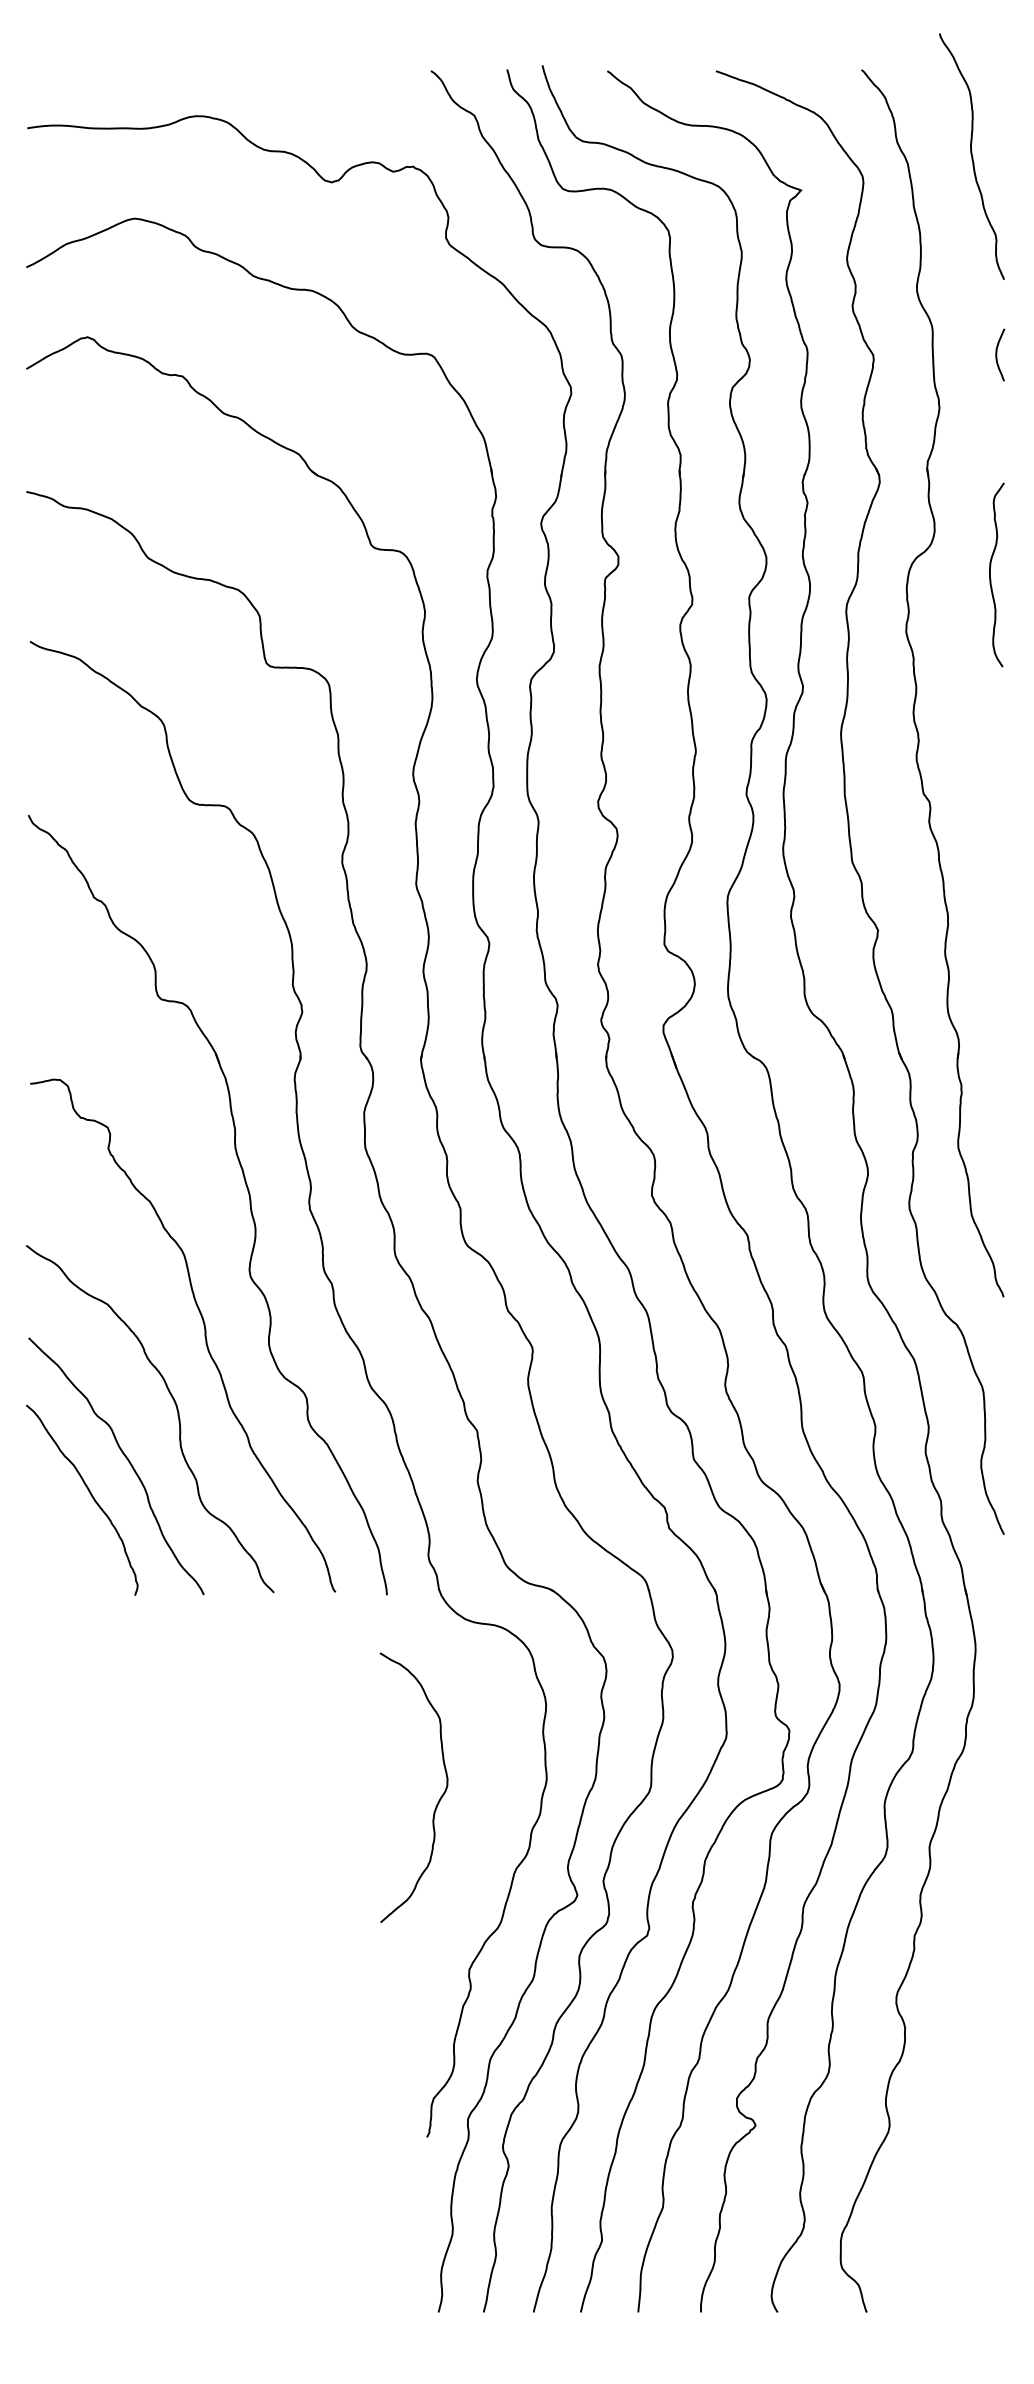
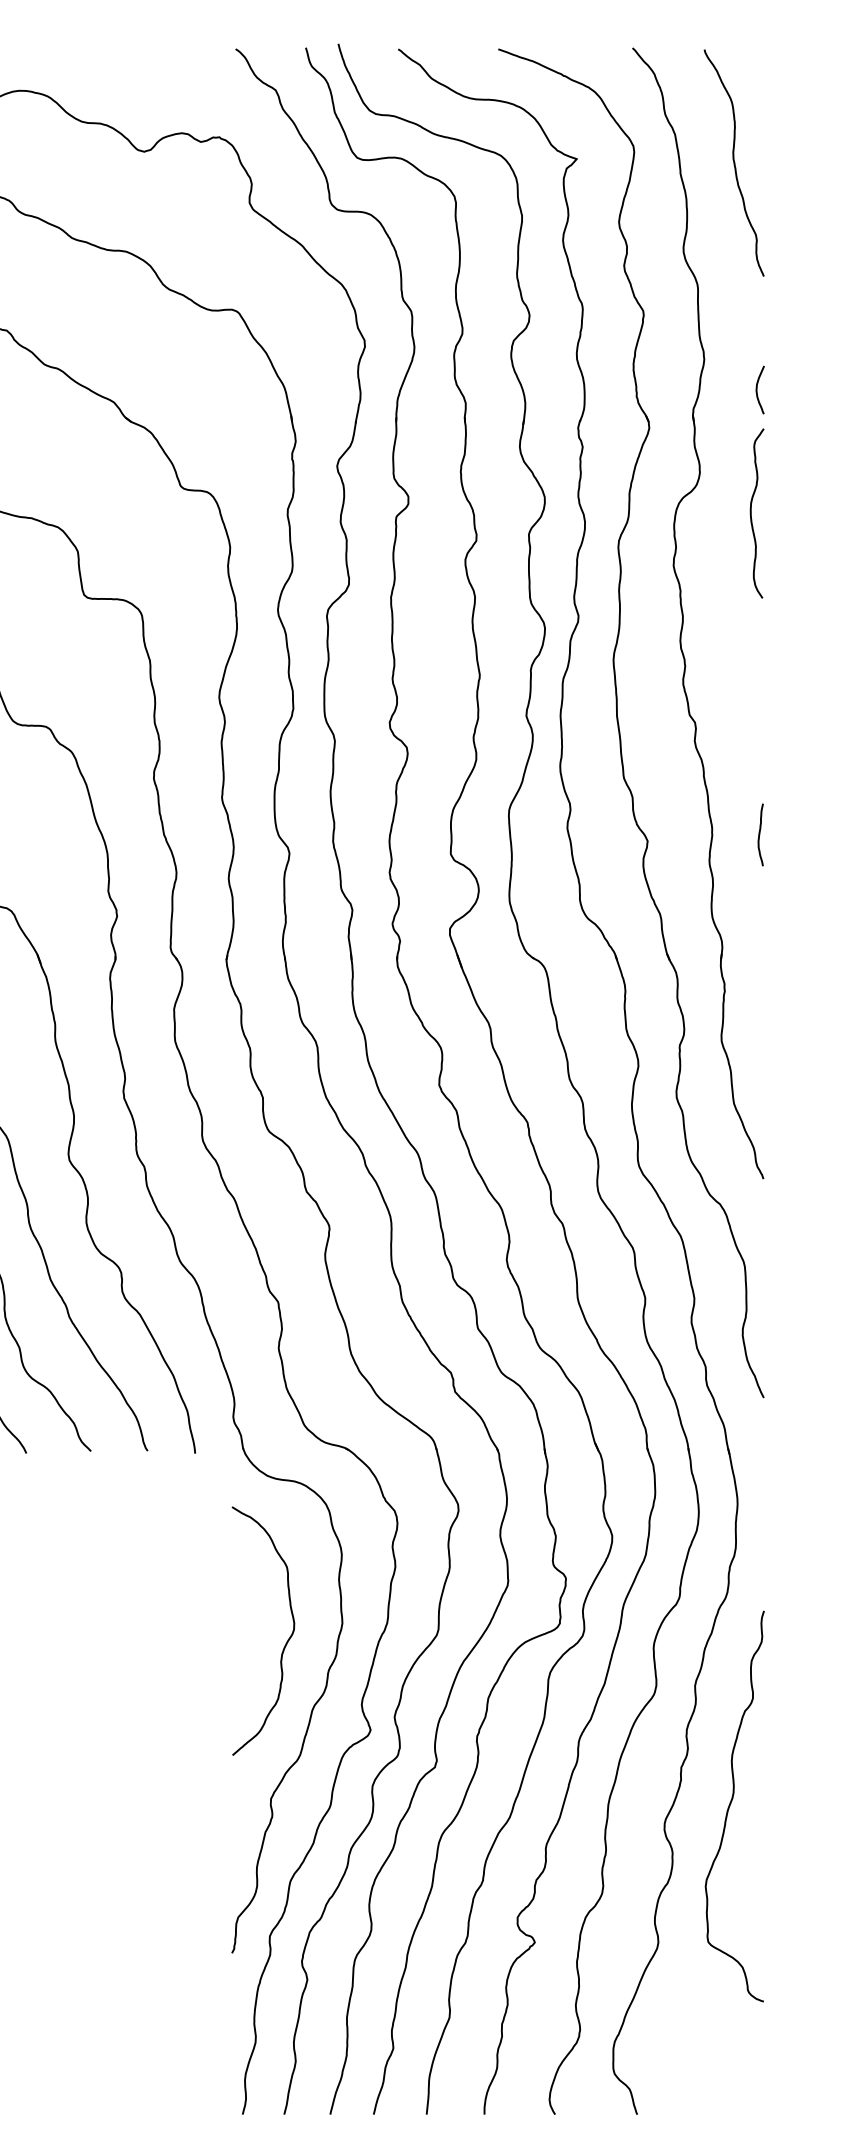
curve: (971, 156) -> (733, 162), moved
curve: (997, 354) -> (757, 389), moved
curve: (1000, 923) -> (760, 834), added
curve: (438, 1800) -> (285, 1642), moved
curve: (968, 1976) -> (731, 1805), added

